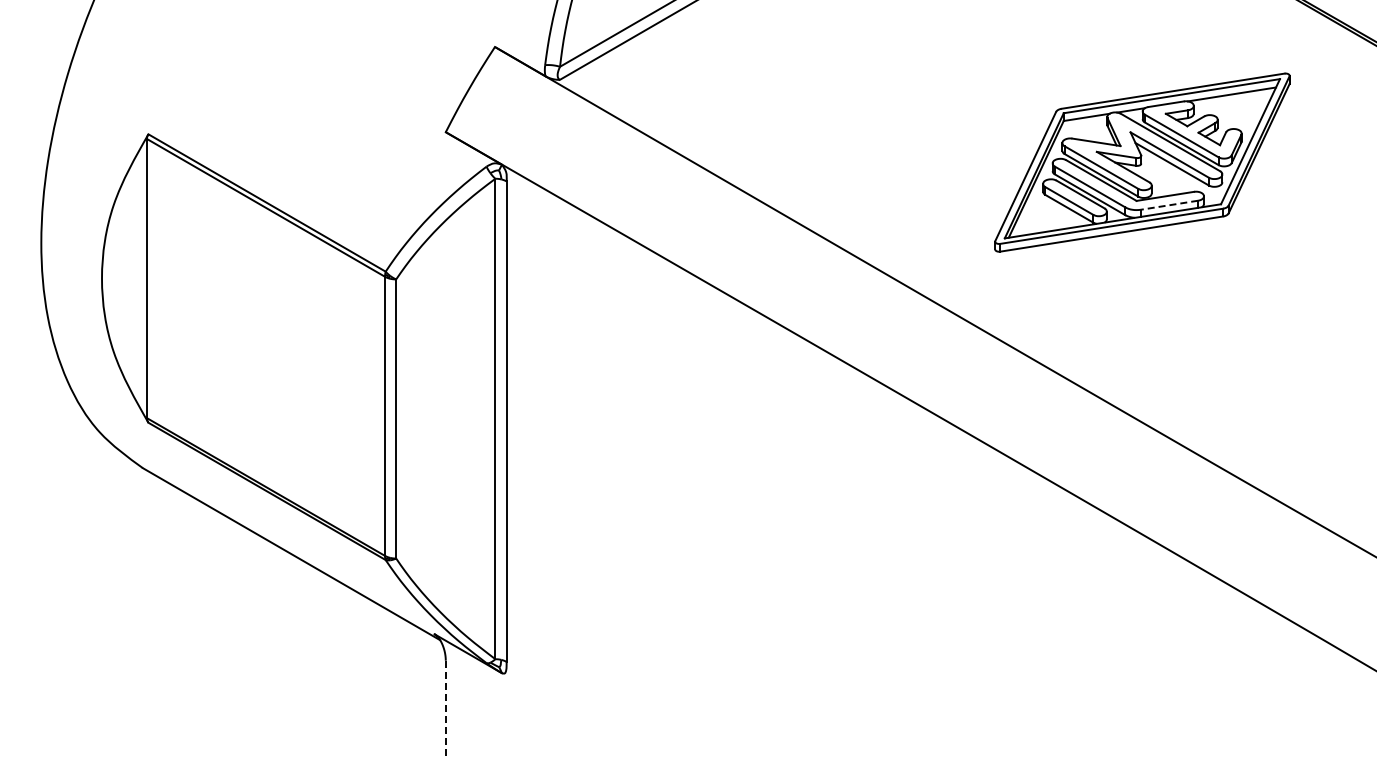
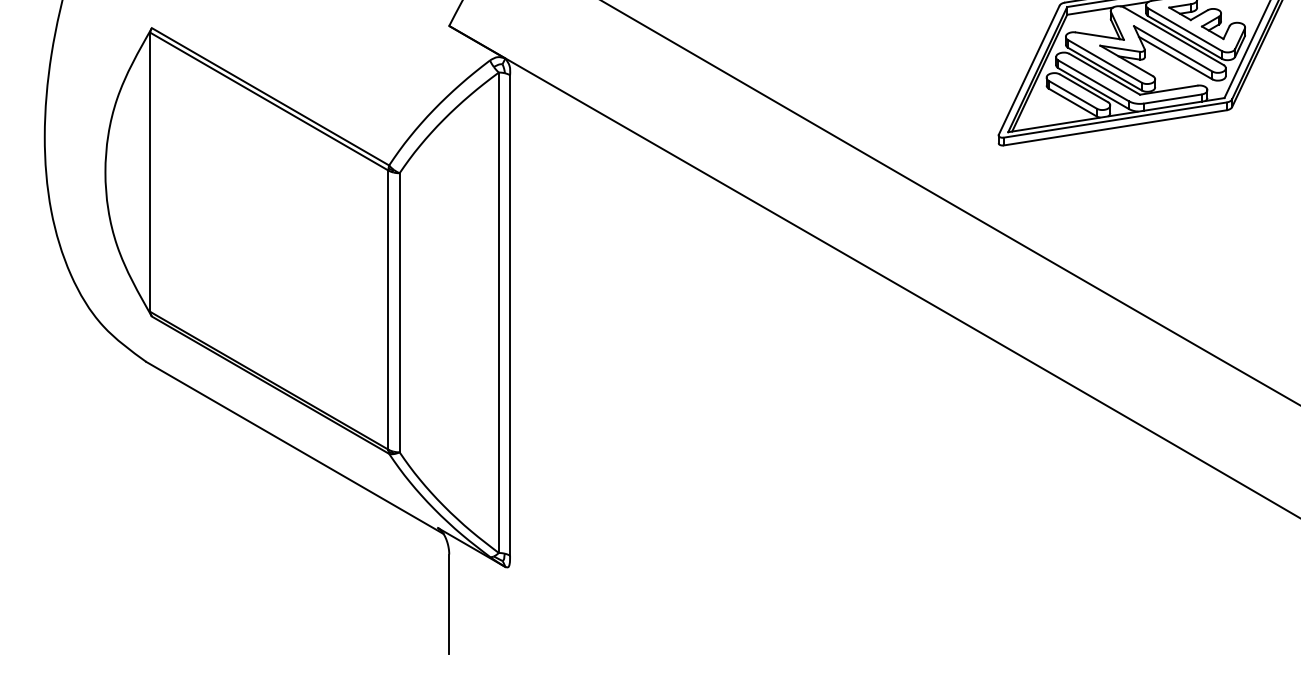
line: (1168, 205) -> (1171, 99), dashed -> solid
line: (445, 710) -> (448, 604), dashed -> solid

